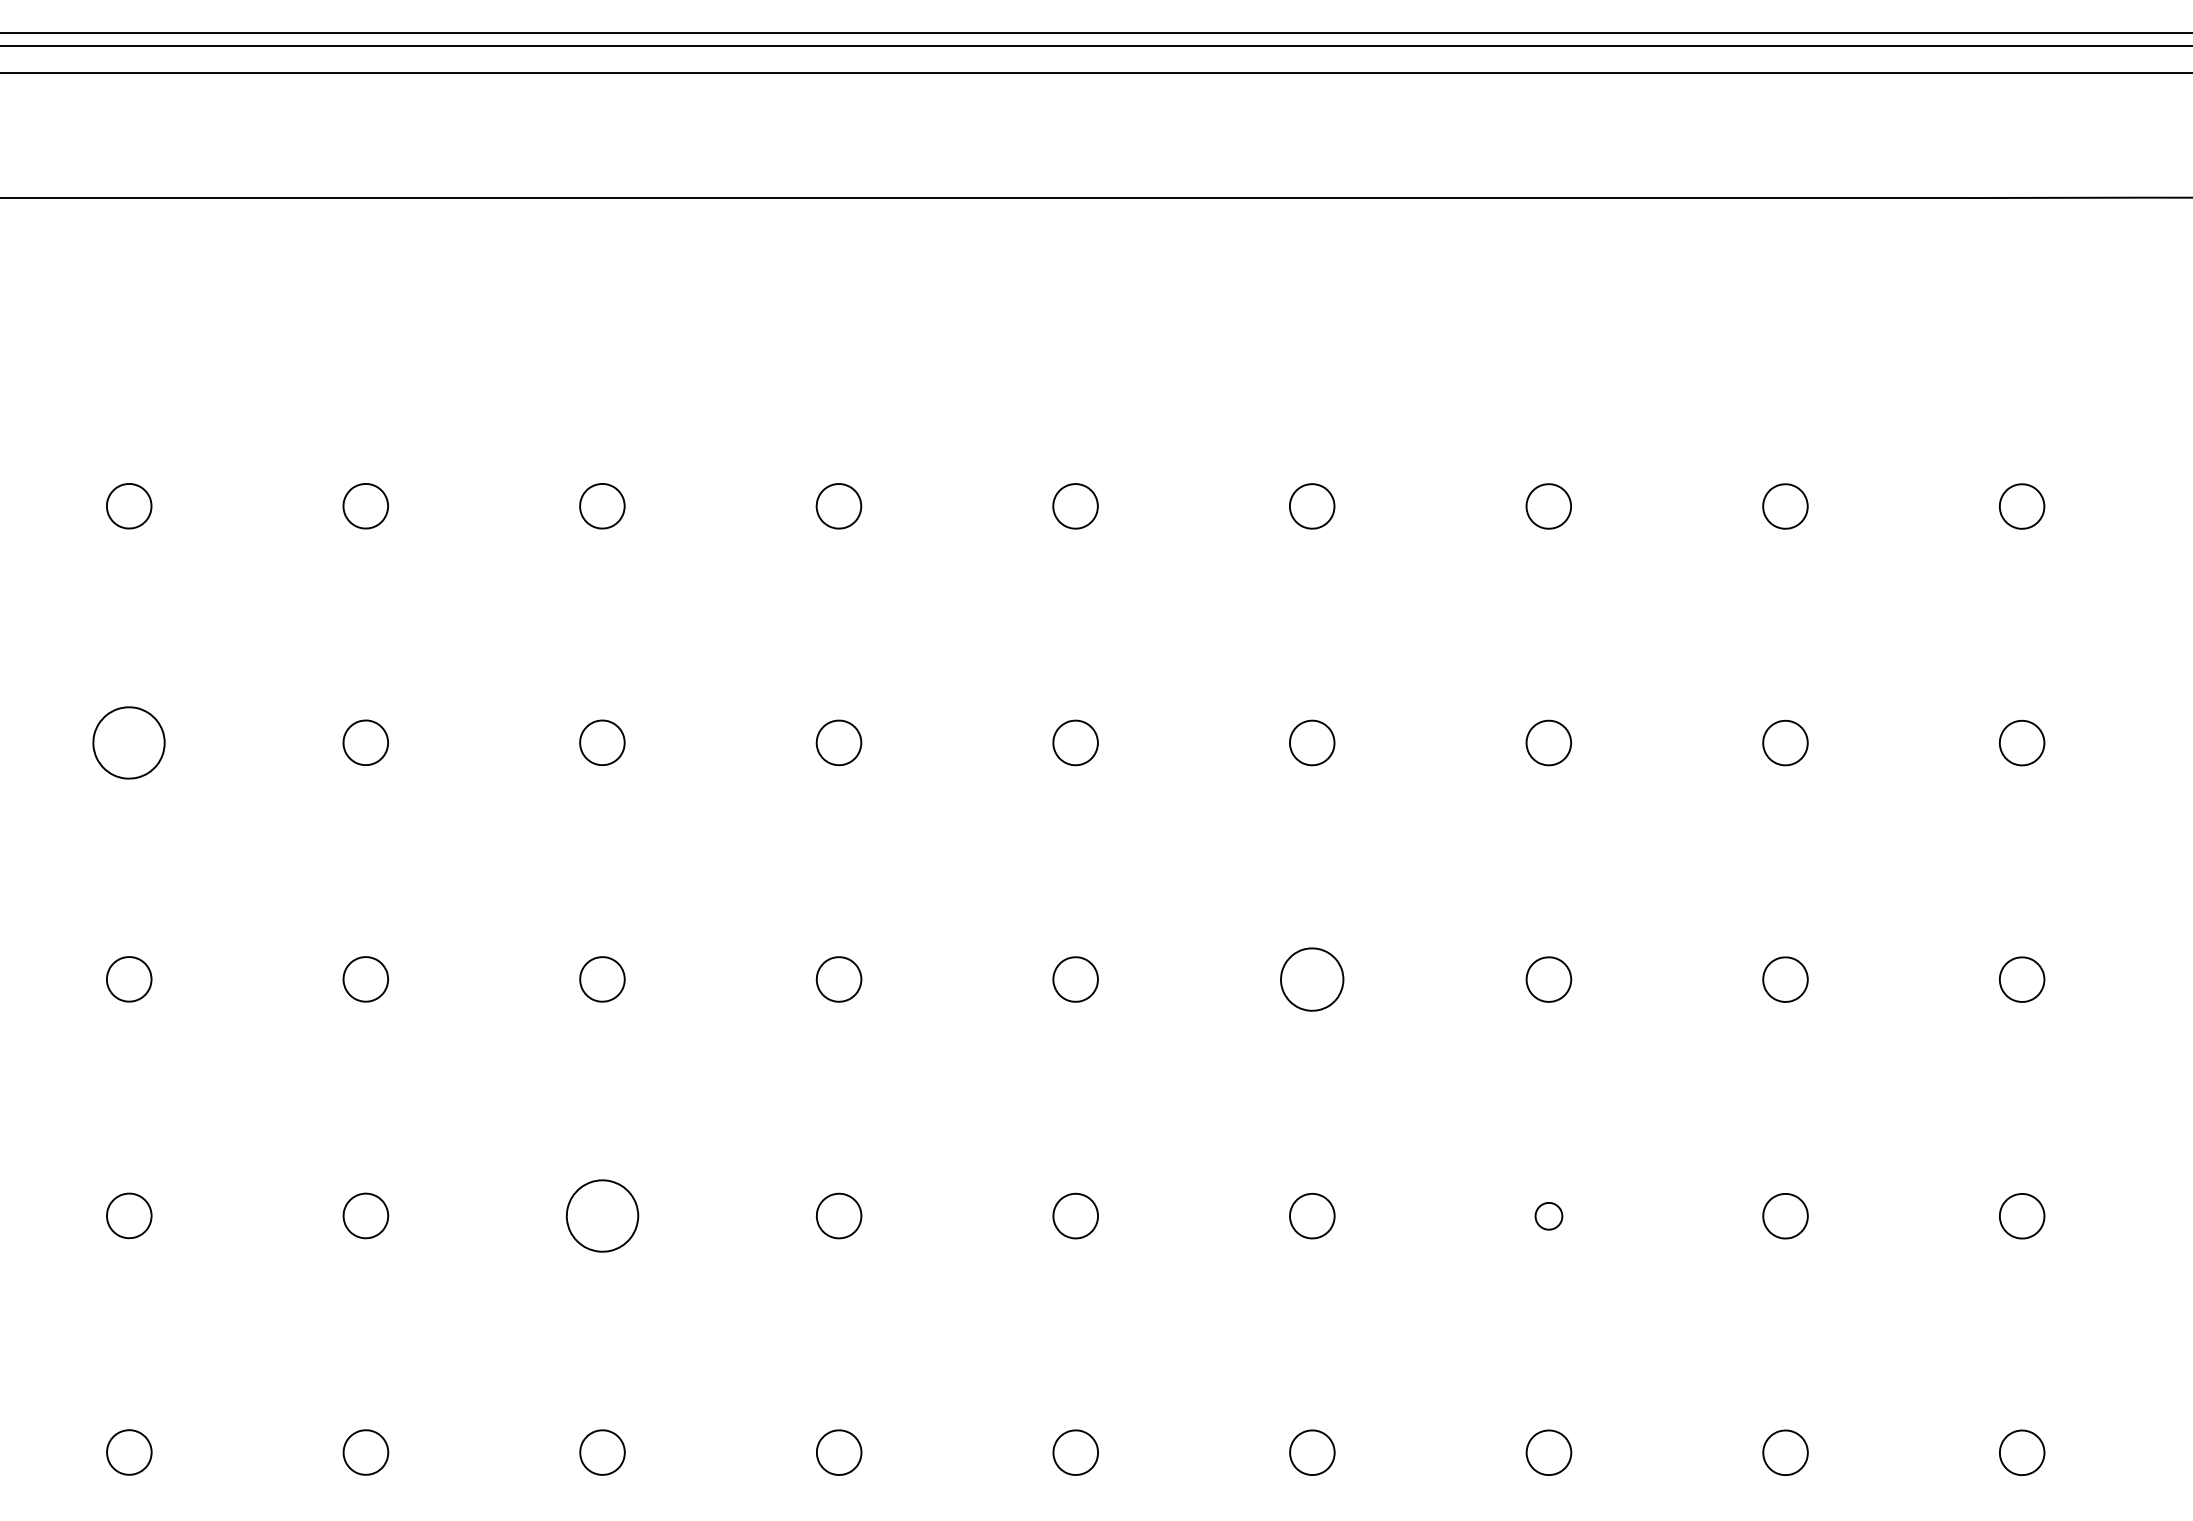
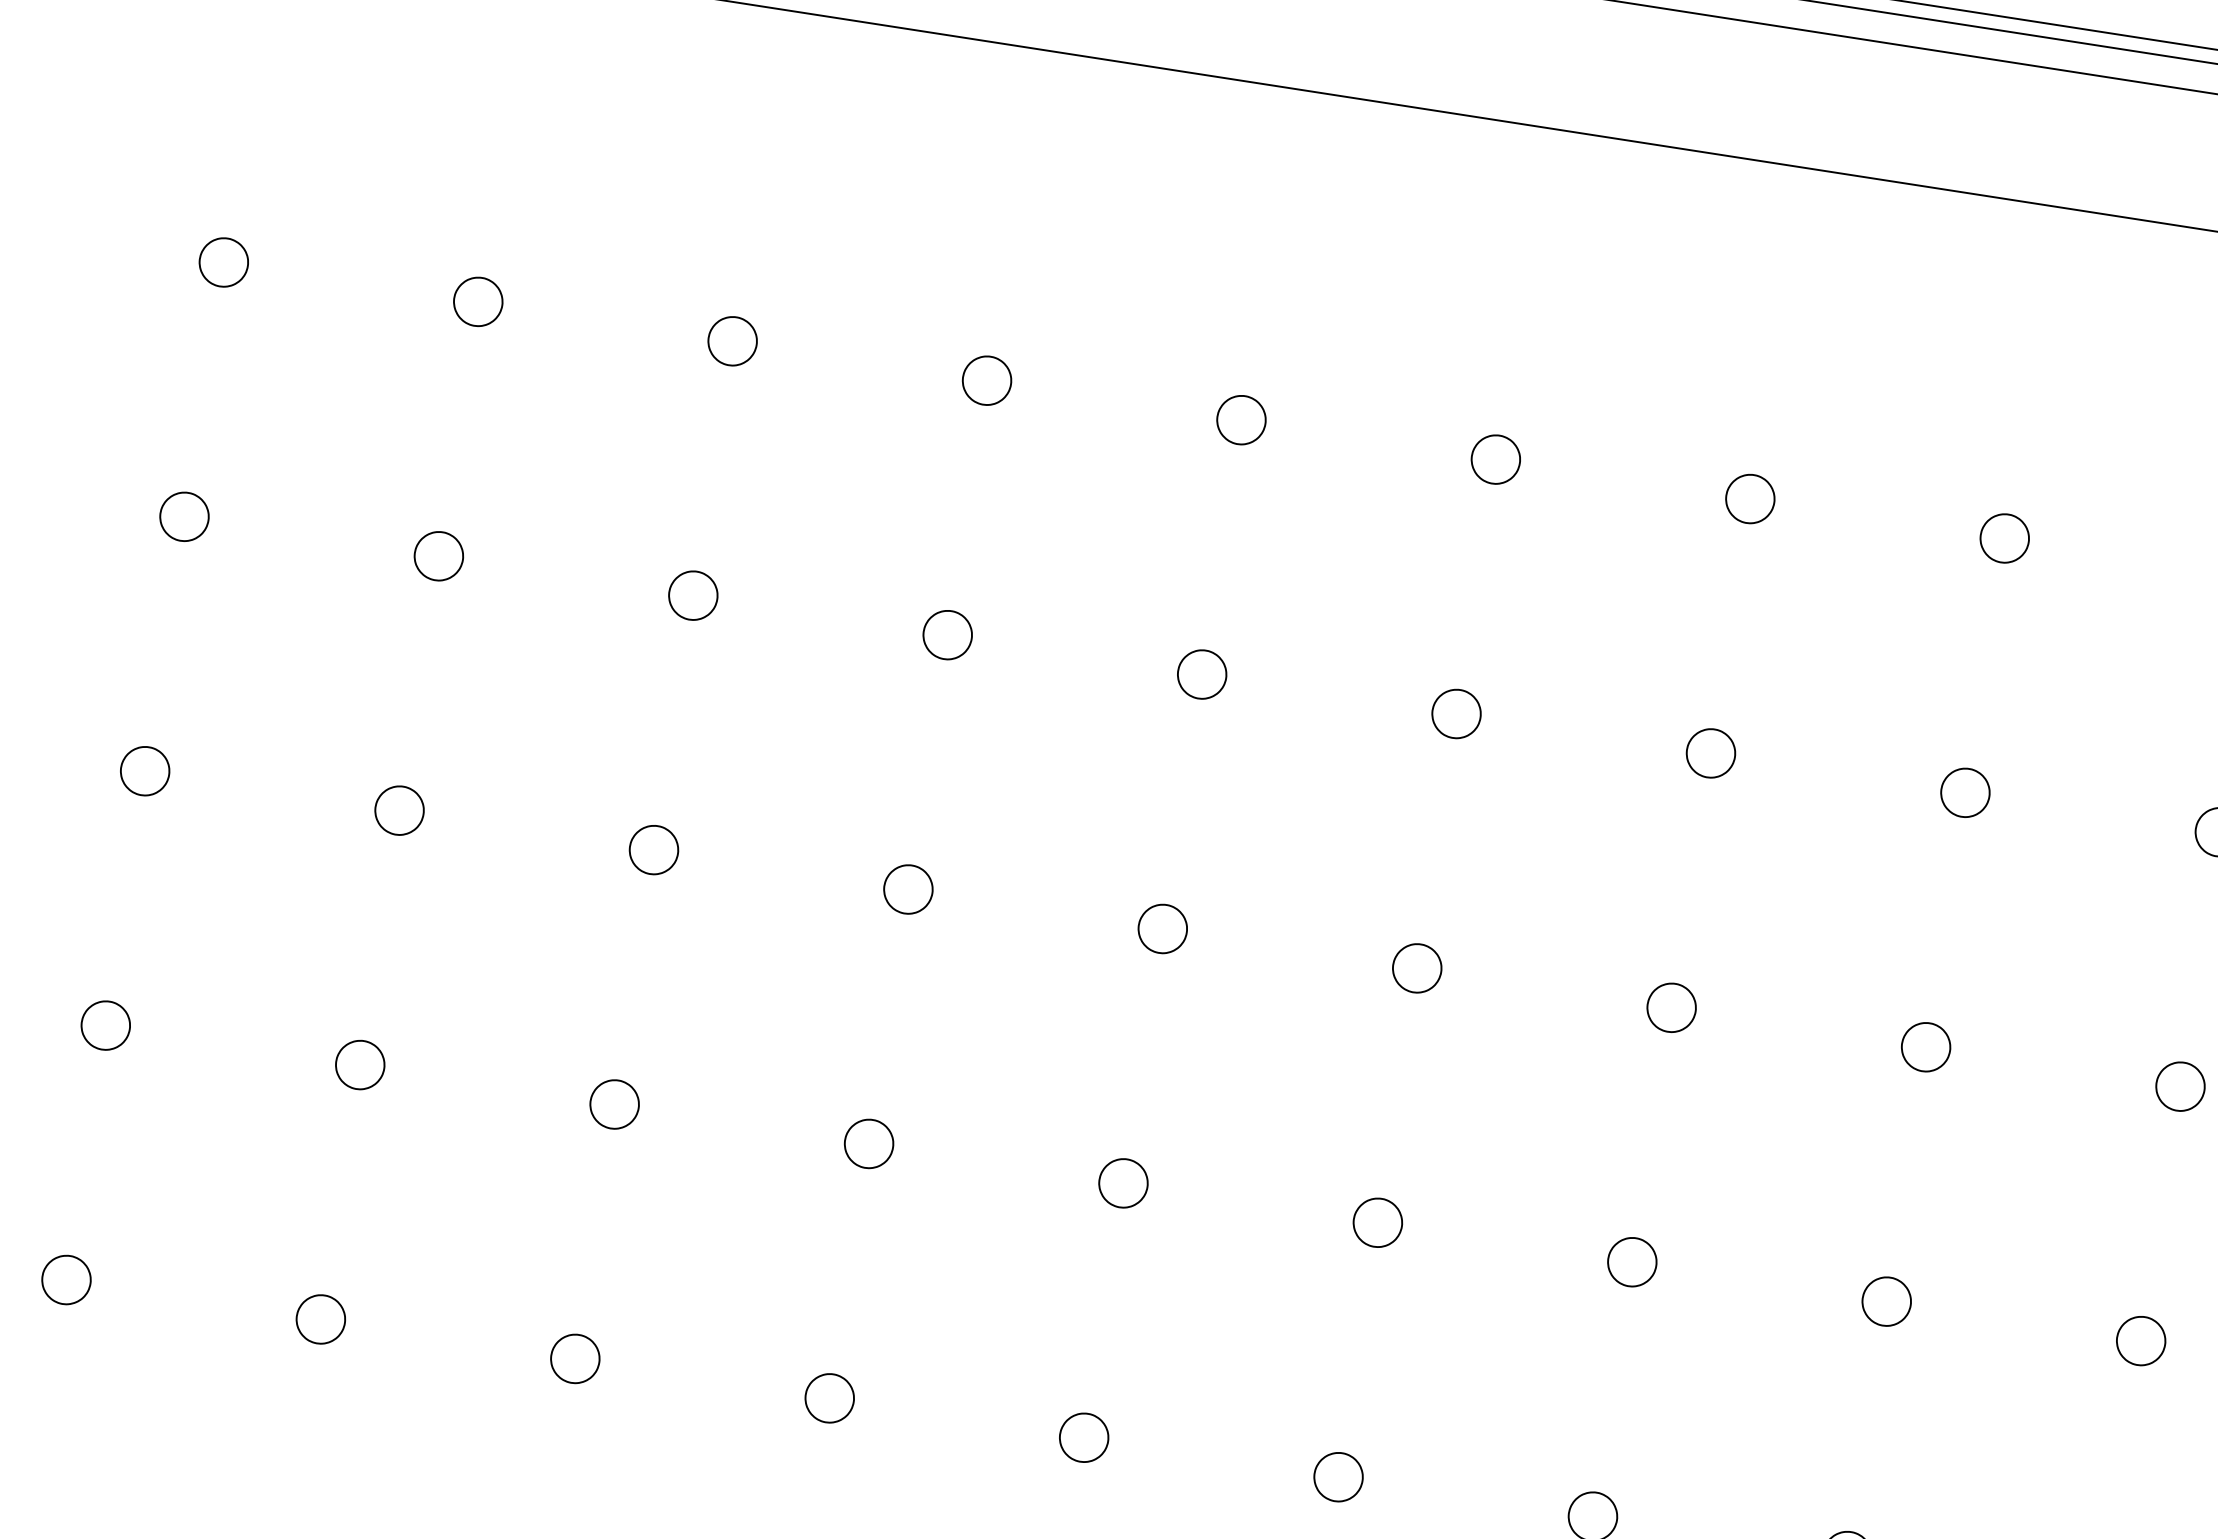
part: (129, 742) -> (184, 516), size x0.62
part: (1312, 979) -> (1417, 968), size x0.71
part: (602, 1215) -> (614, 1103), size x0.62
part: (1548, 1216) -> (1631, 1262), size x1.67

